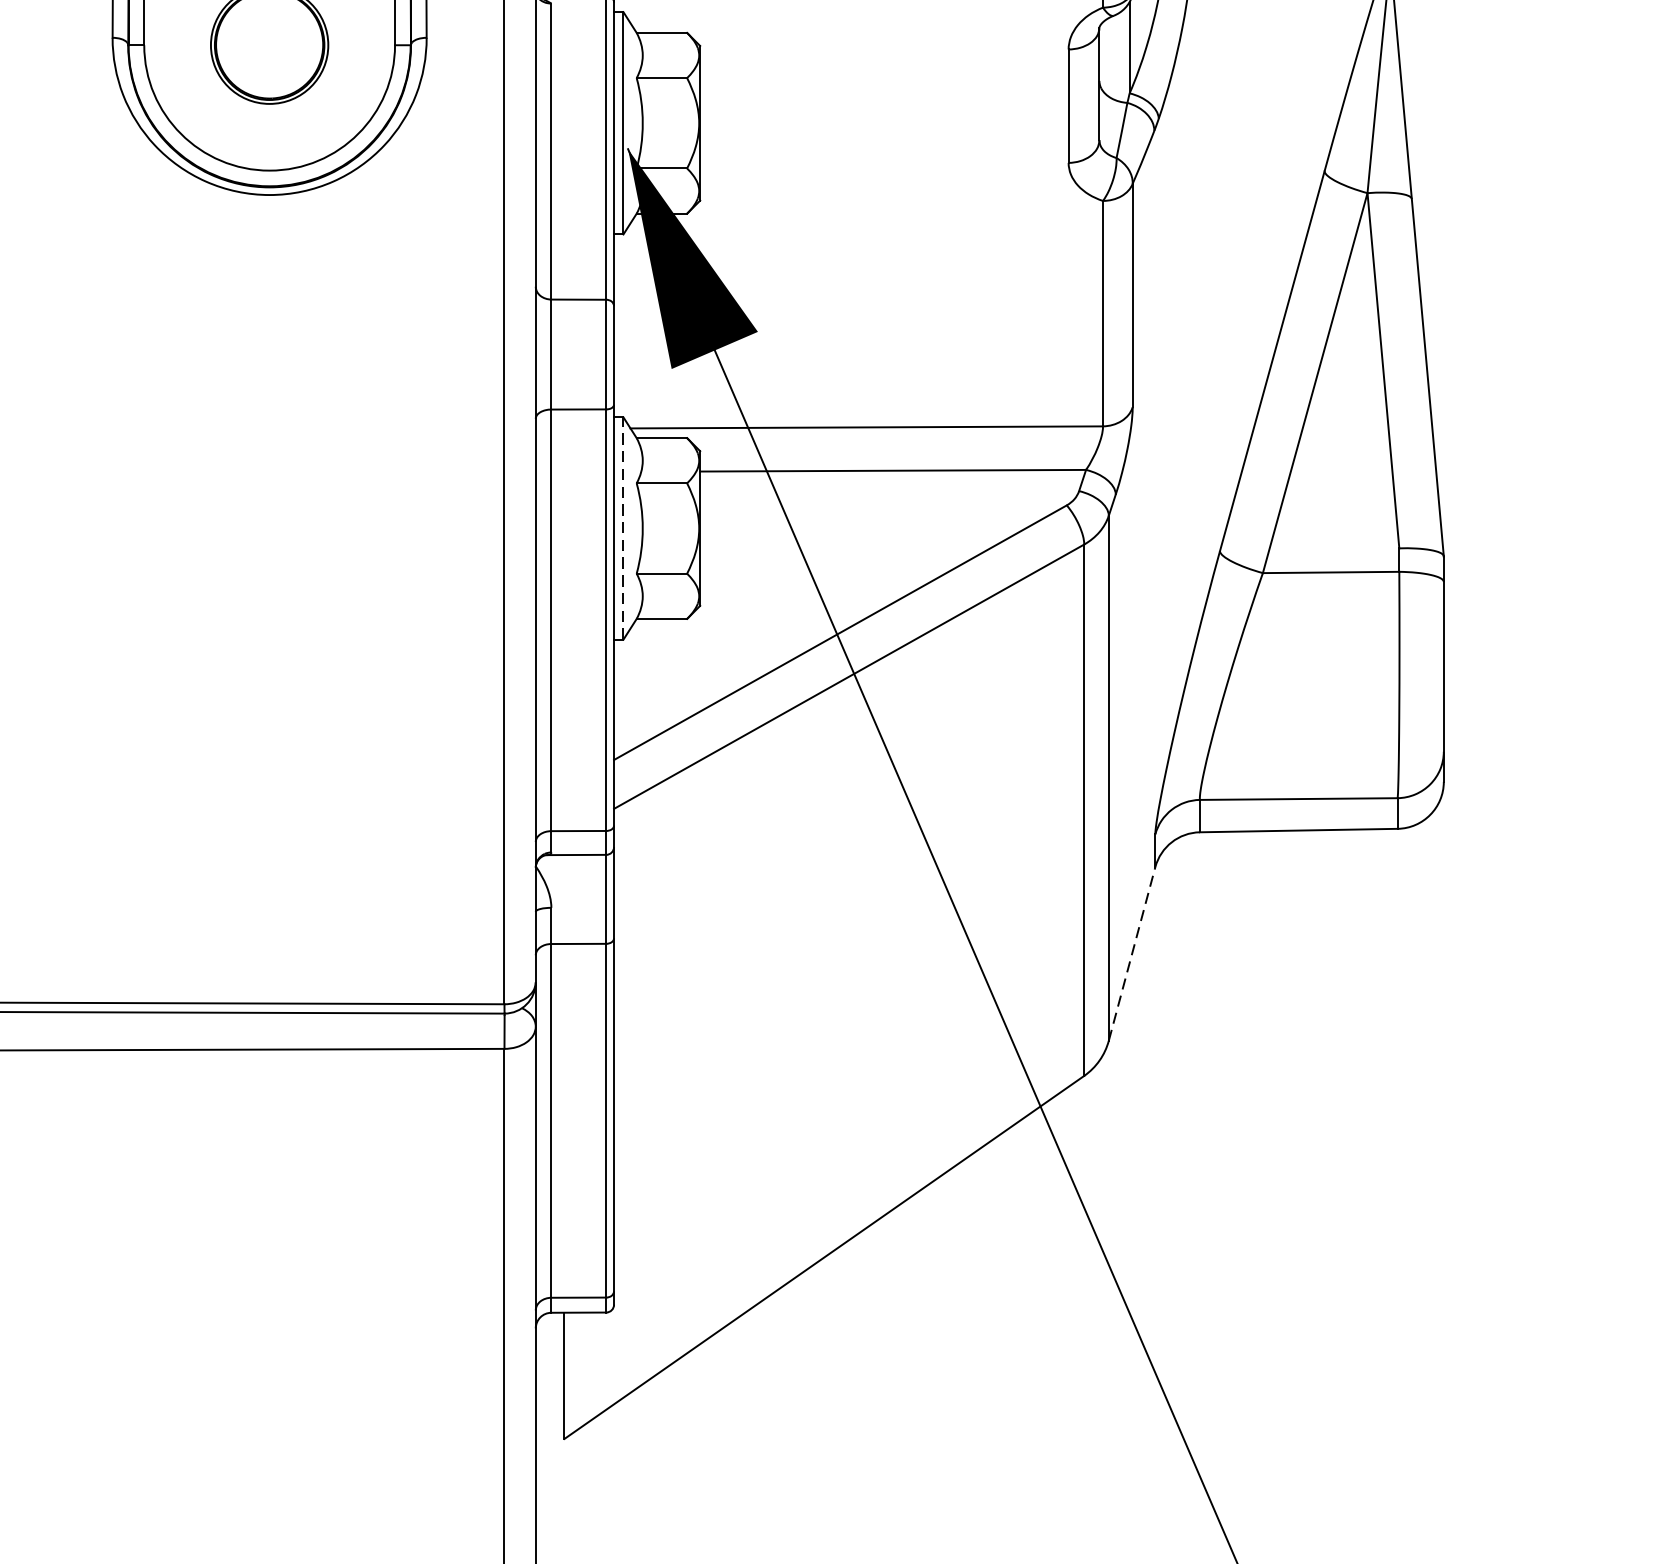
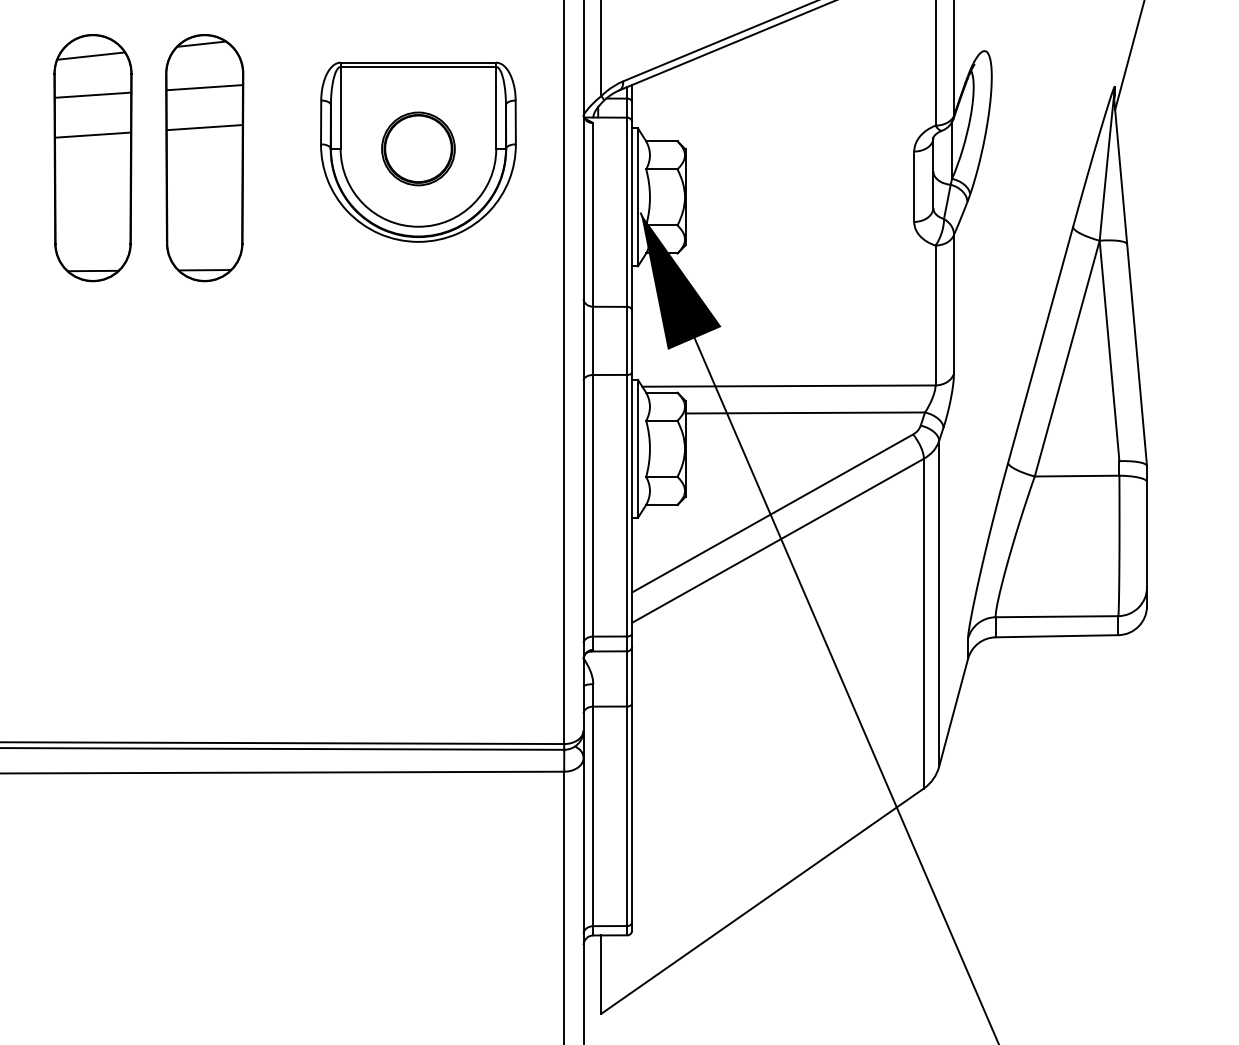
line: (624, 527) -> (638, 448), dashed -> solid
line: (1131, 953) -> (953, 712), dashed -> solid

